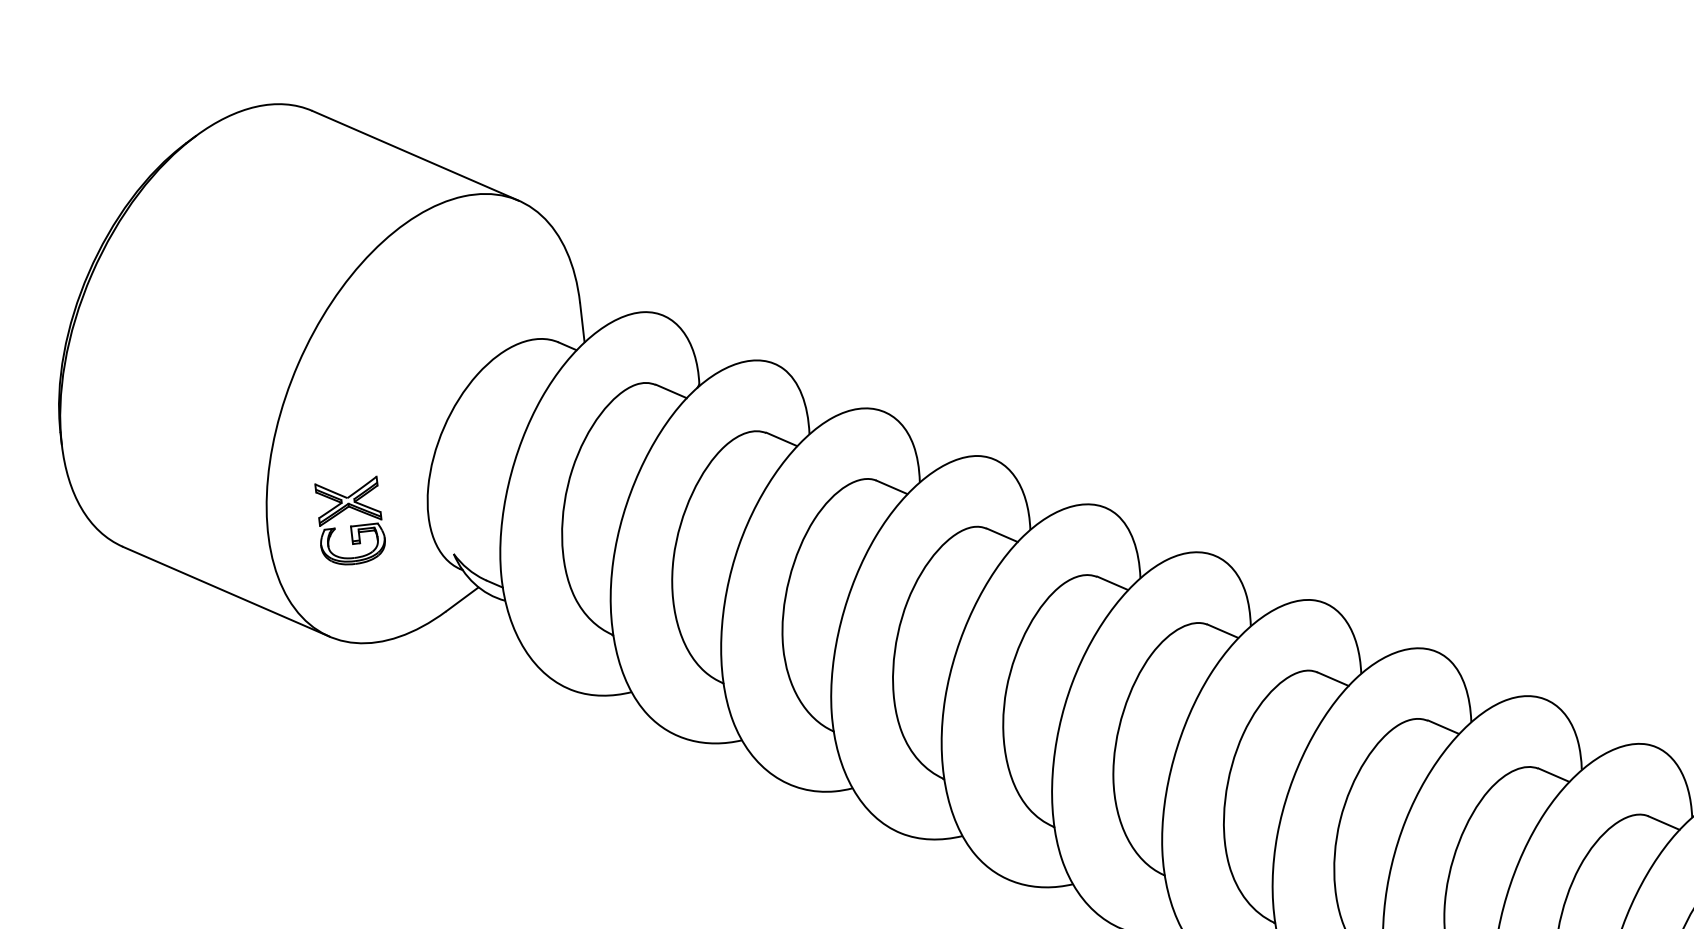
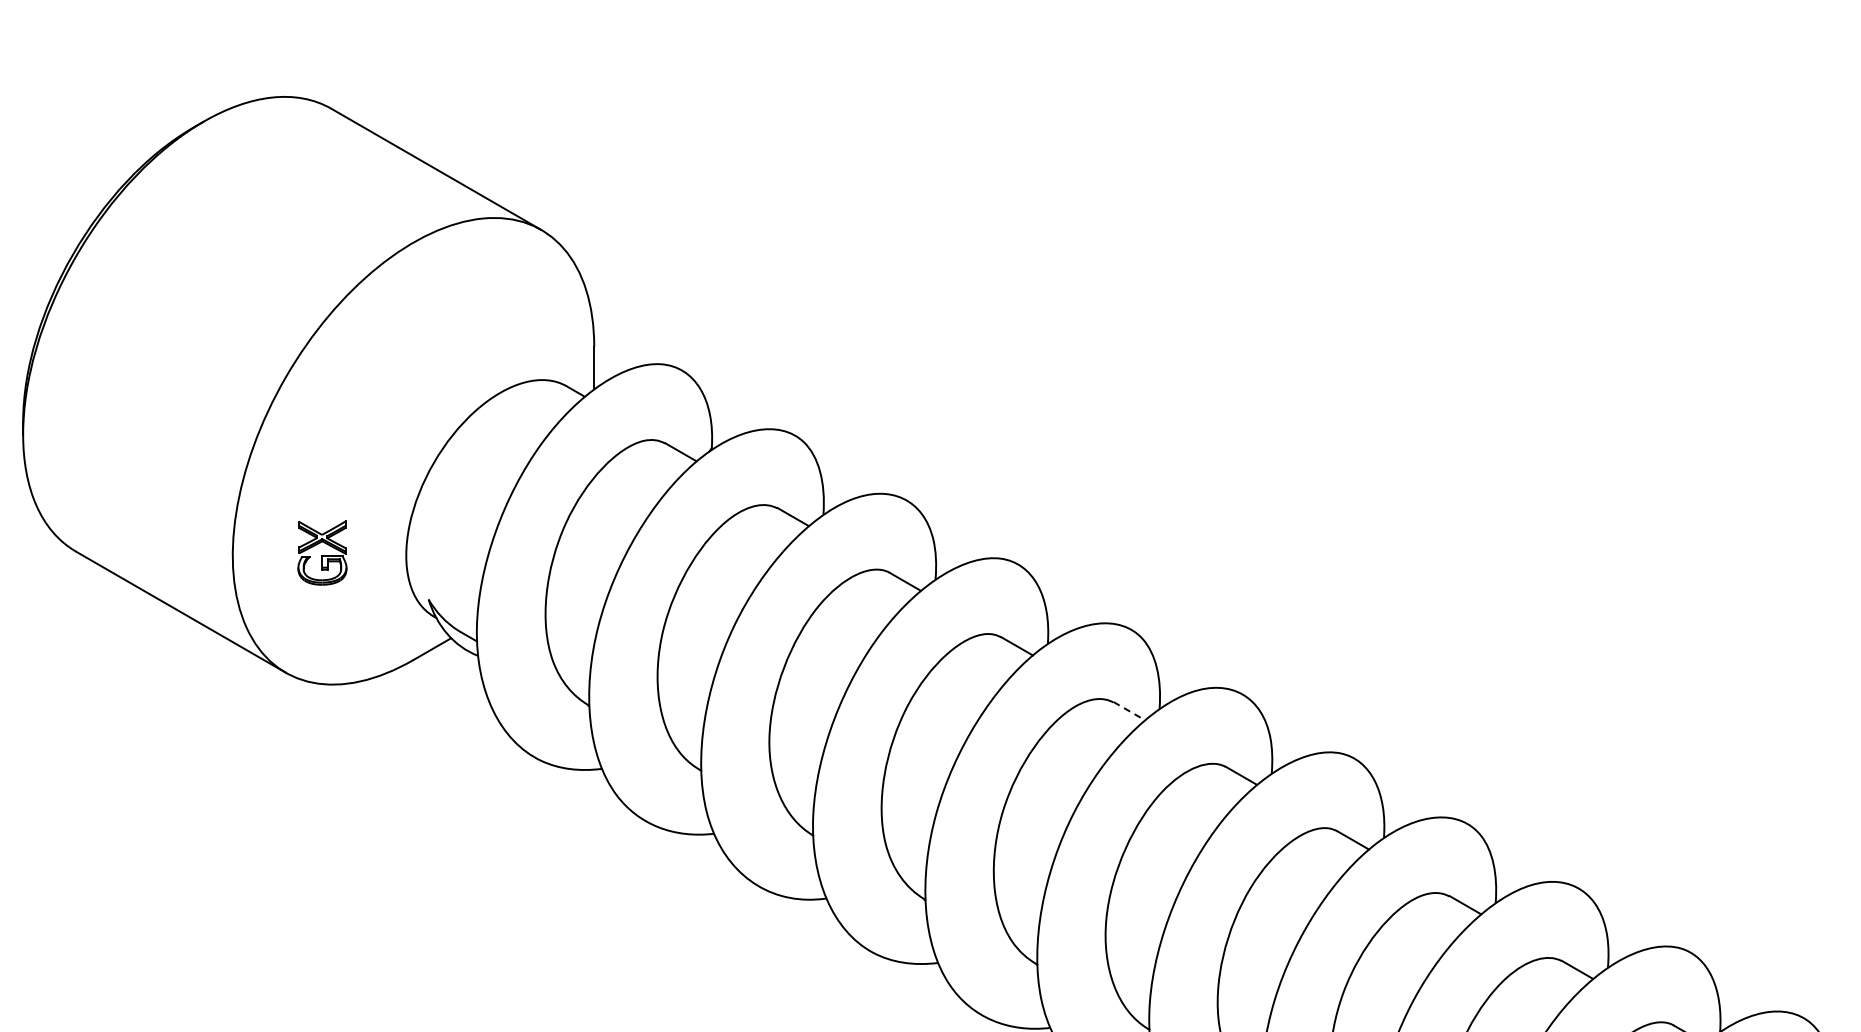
part: (350, 522) -> (322, 553), size x0.7
line: (1112, 583) -> (1129, 711), solid -> dashed

